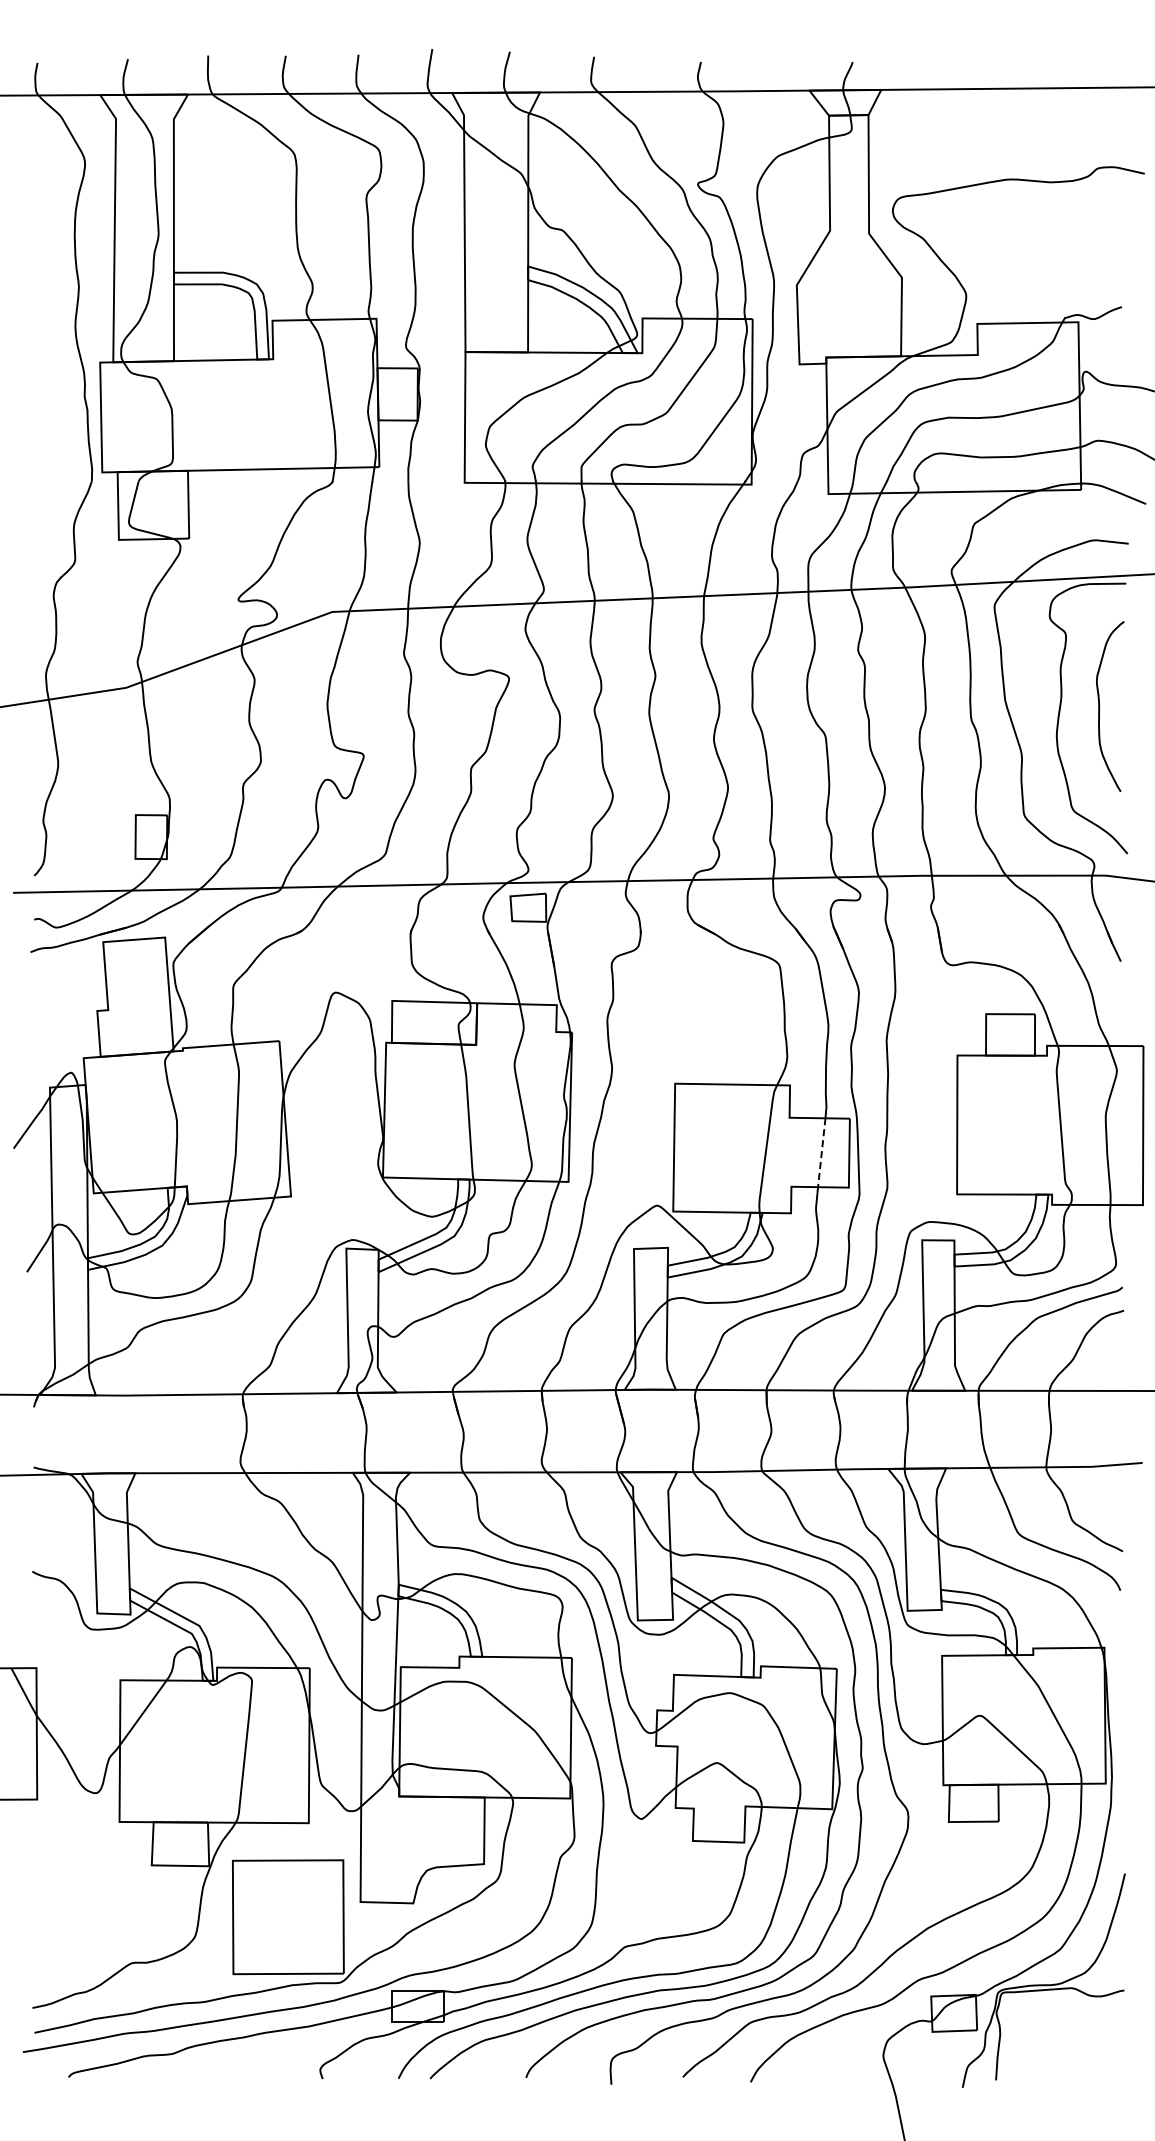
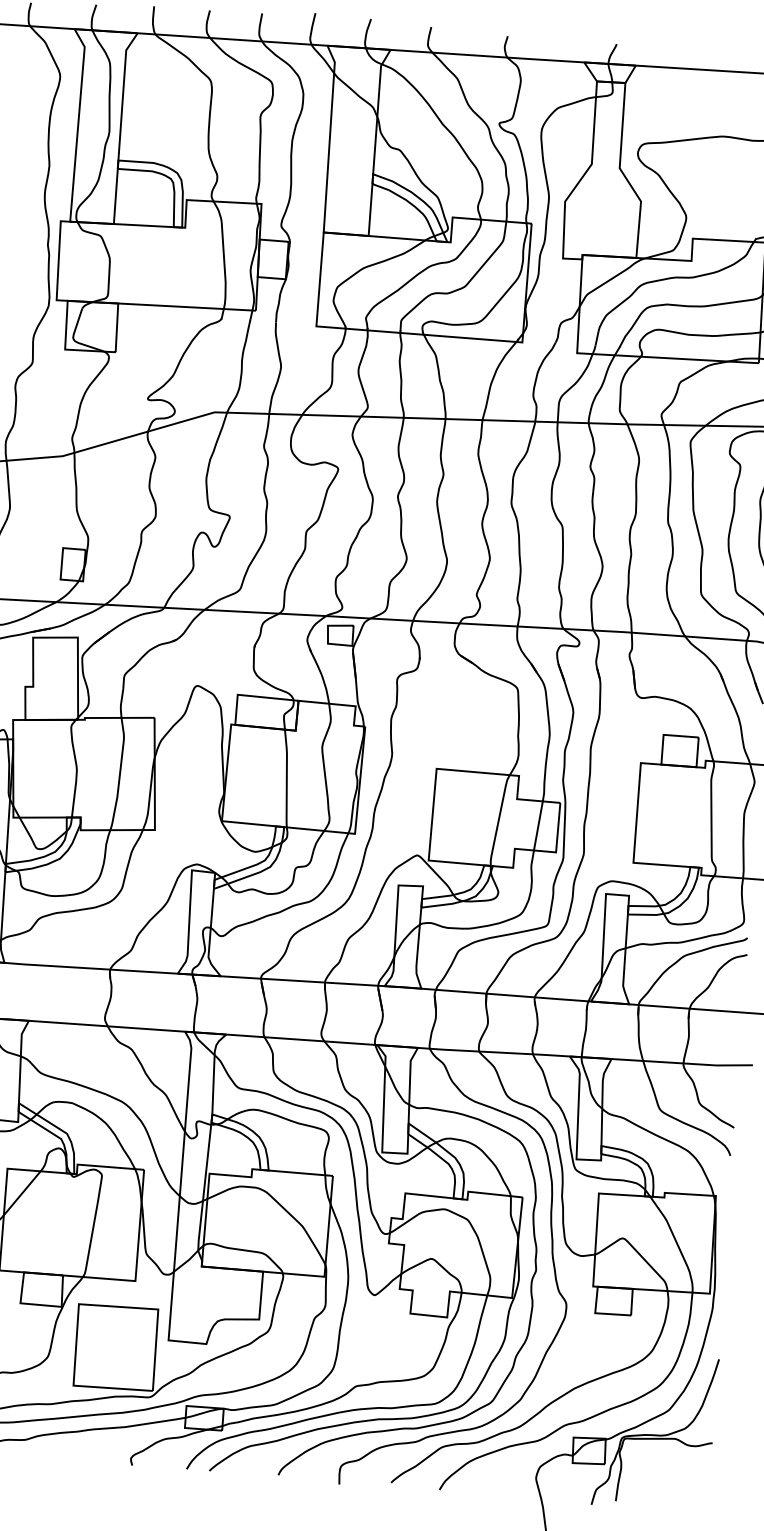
line: (821, 1152) -> (538, 825), dashed -> solid

